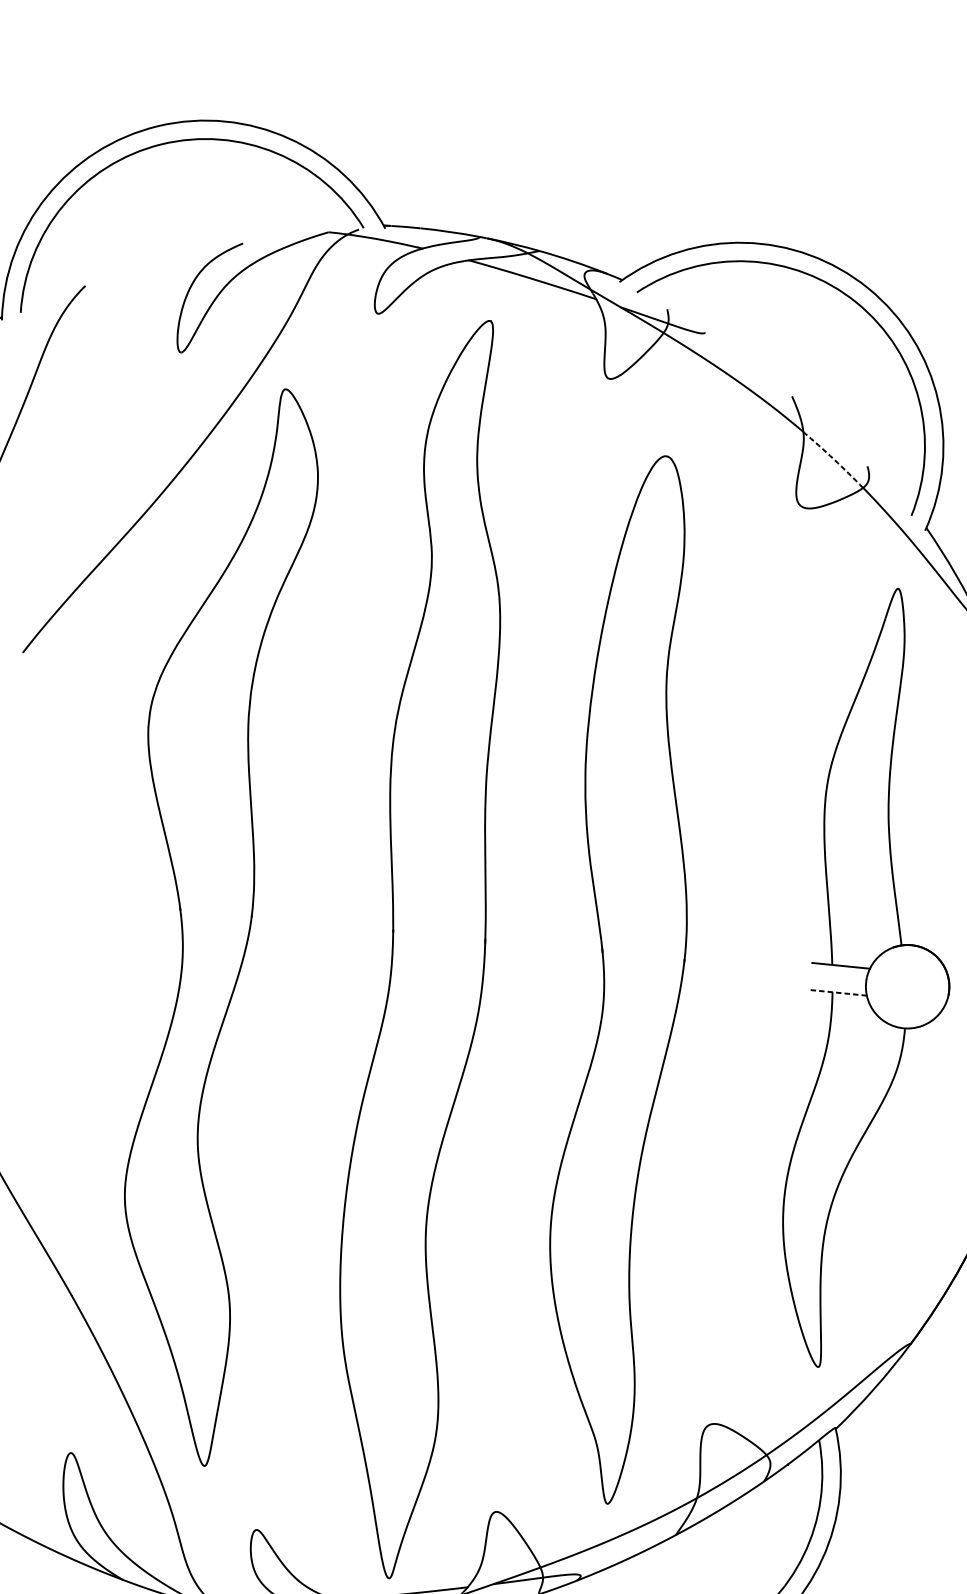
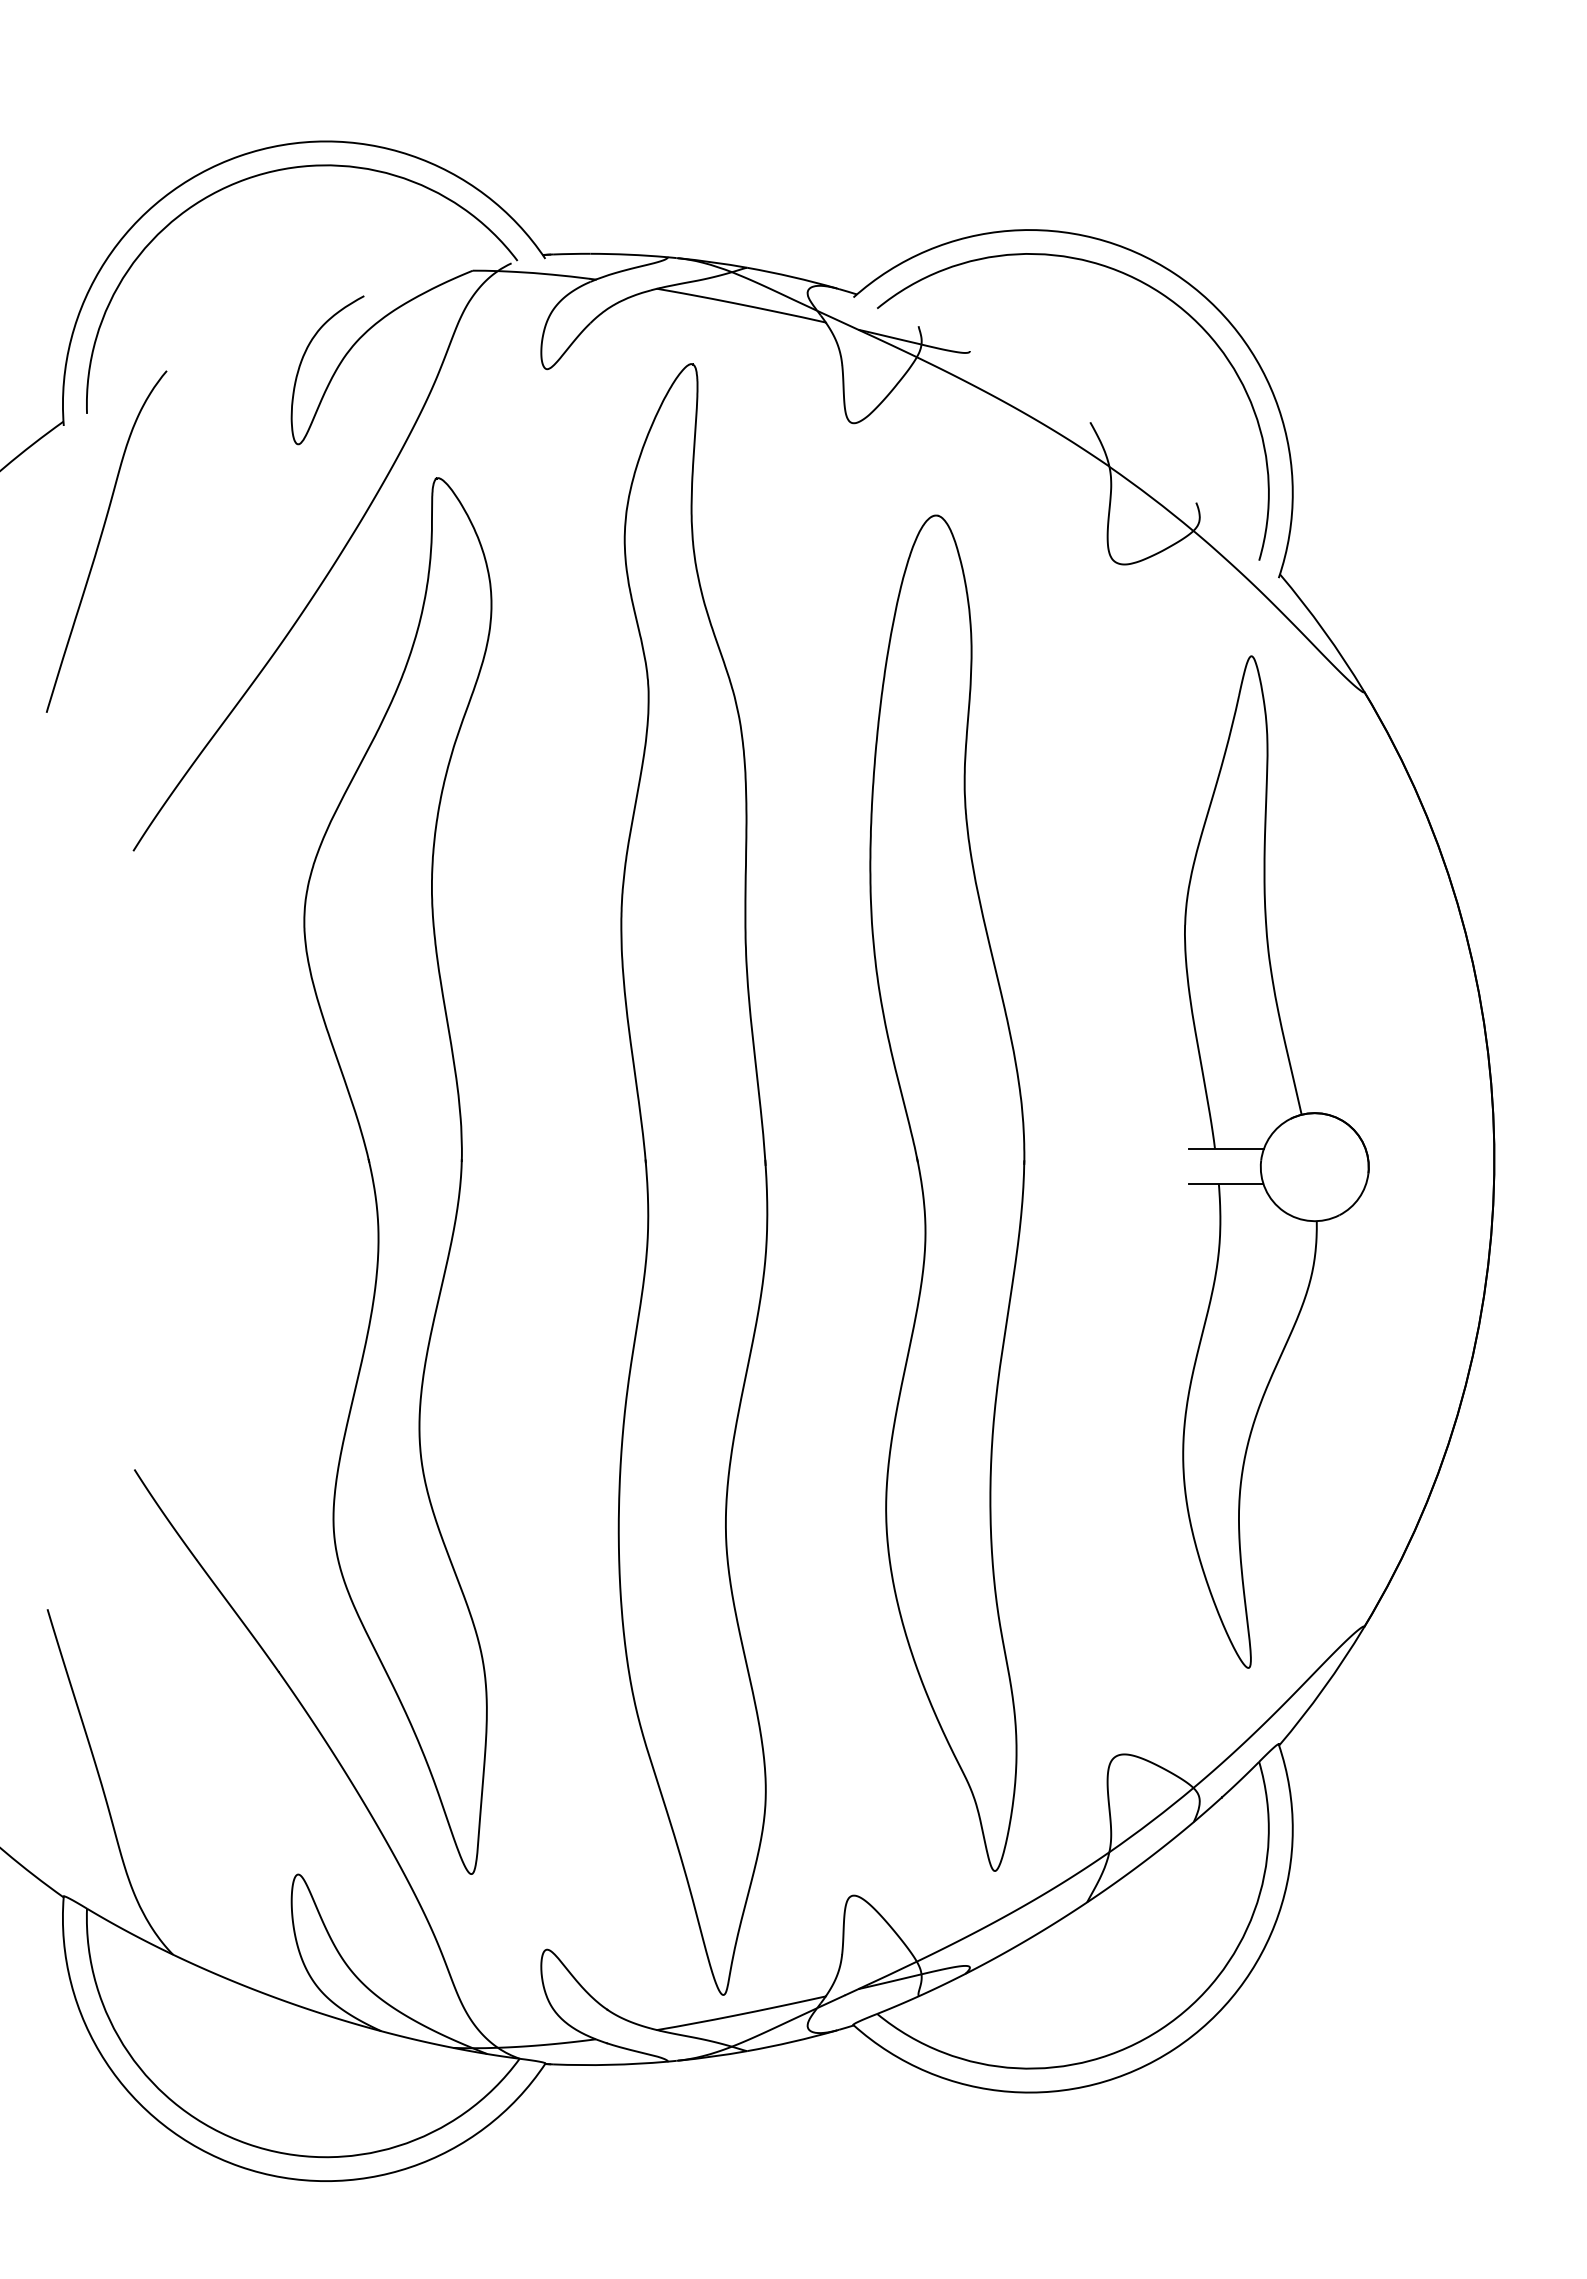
arc: (834, 459) -> (1152, 497), dashed -> solid
line: (837, 992) -> (1225, 1183), dashed -> solid

